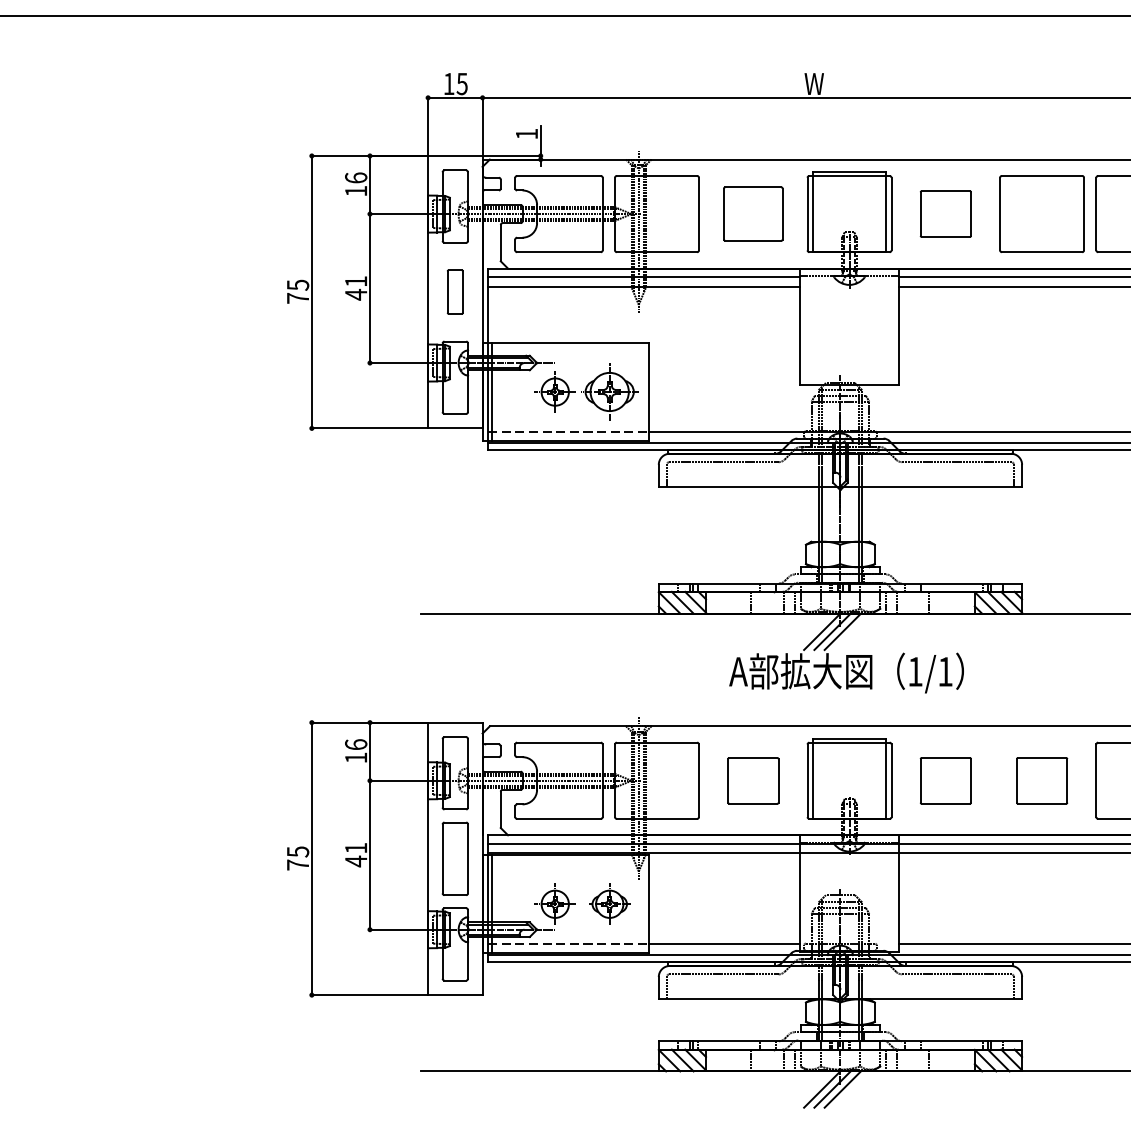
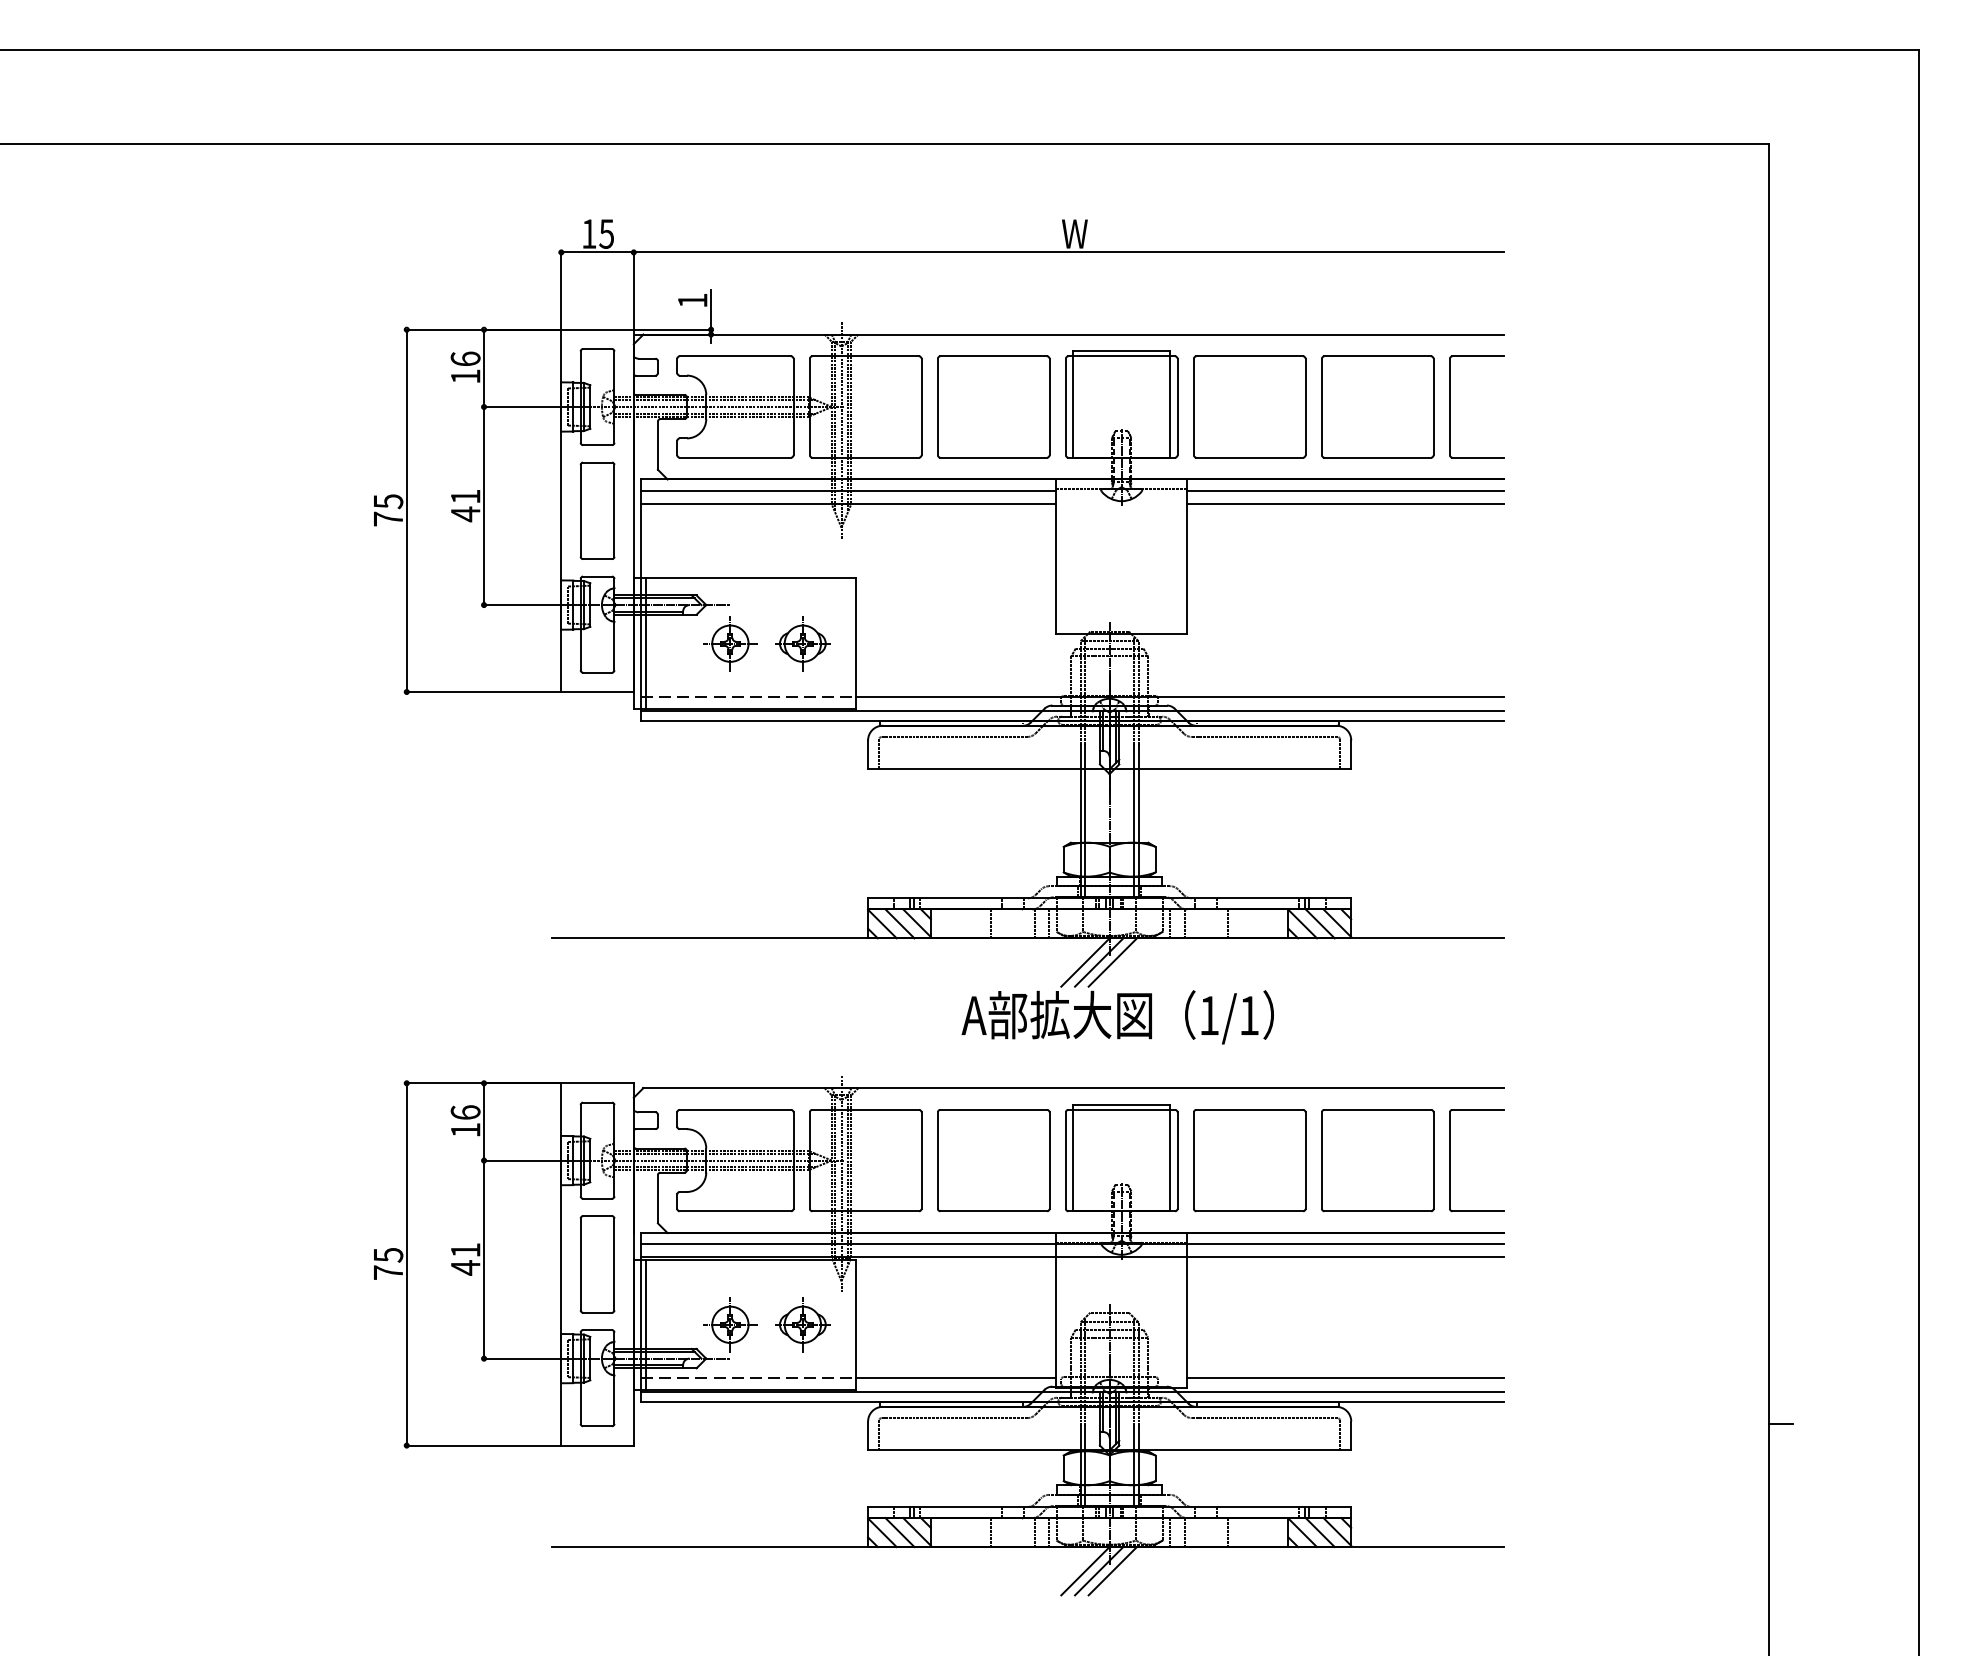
part: (753, 213) -> (993, 406), size x1.43
part: (945, 213) -> (1249, 406), size x1.67
part: (455, 291) -> (597, 510), size x1.67
part: (609, 391) -> (802, 643), size x0.71
part: (753, 780) -> (993, 1160), size x1.67
part: (945, 780) -> (1249, 1160), size x1.67
part: (1041, 780) -> (1377, 1160), size x1.67

